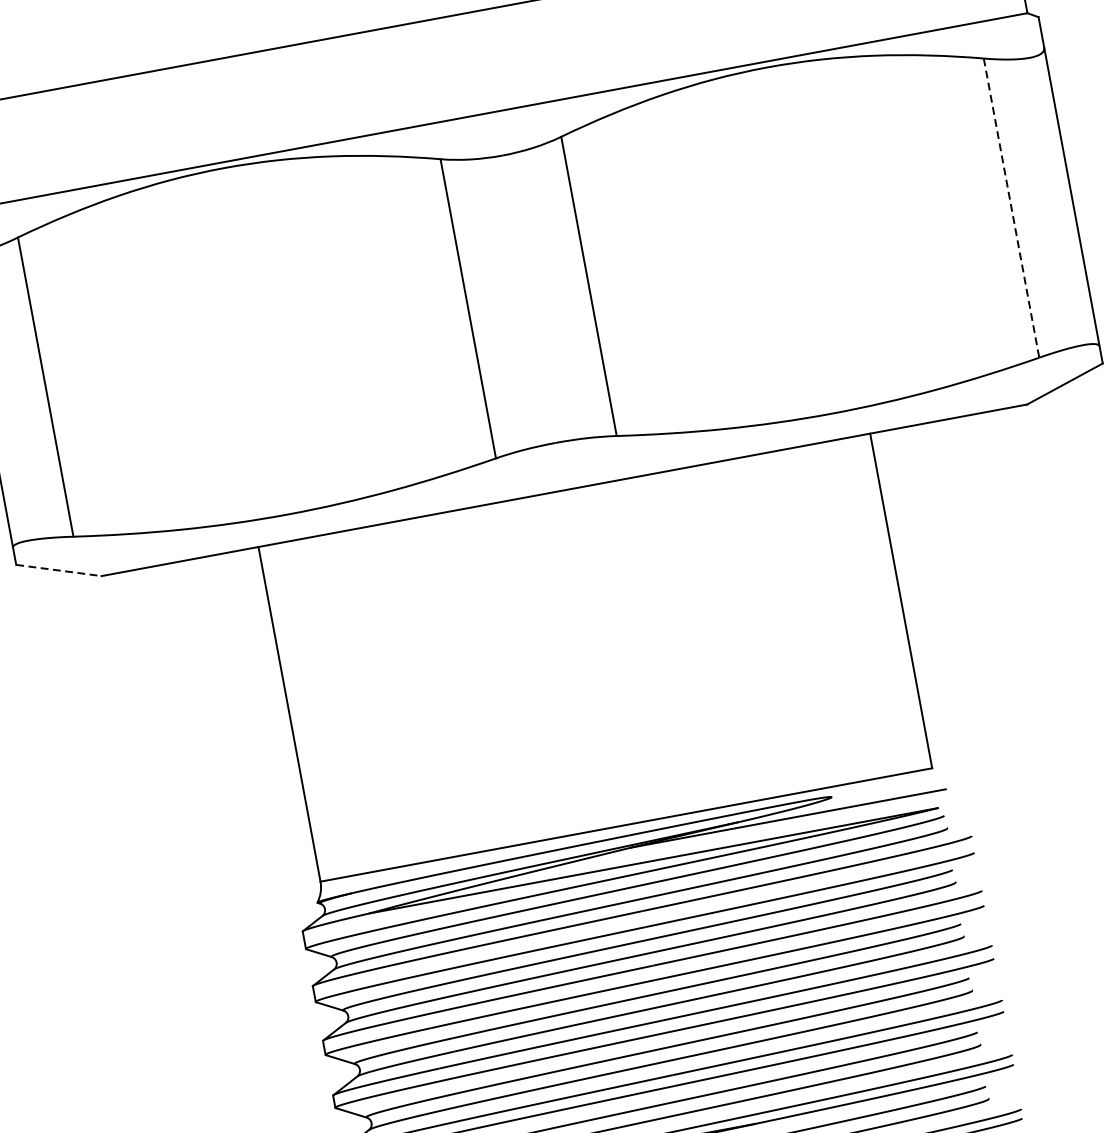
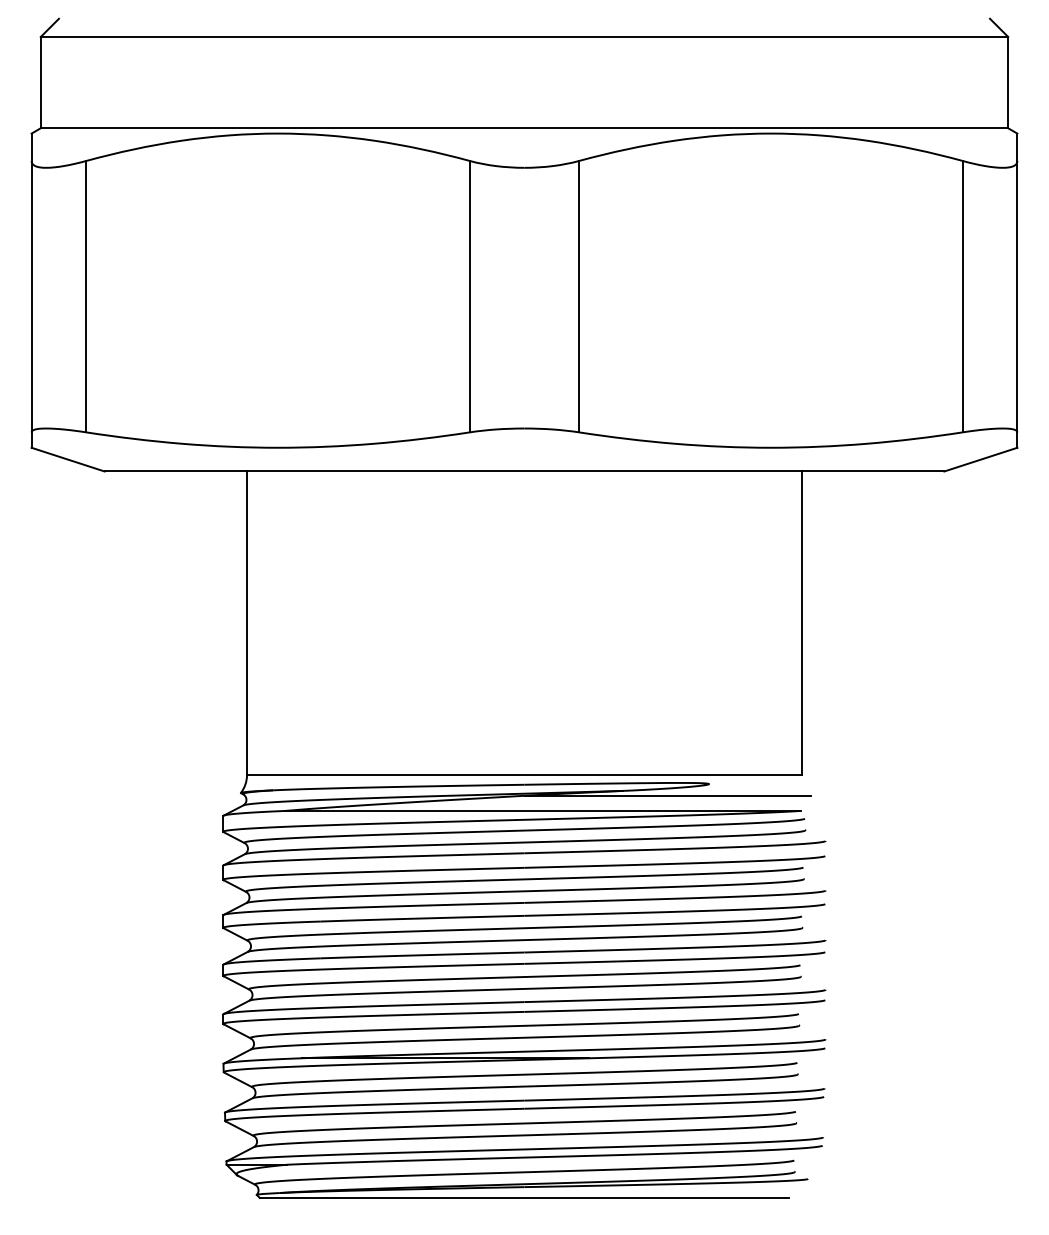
line: (1011, 207) -> (962, 296), dashed -> solid
line: (59, 570) -> (68, 459), dashed -> solid

